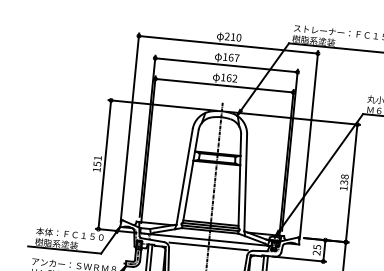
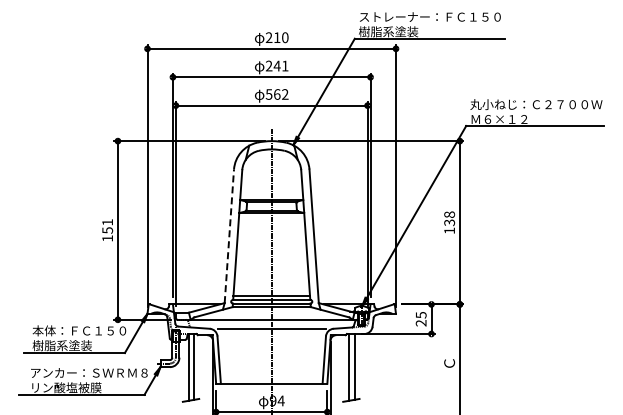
text: (231, 57) -> (277, 65), 167 -> 241
text: (222, 77) -> (268, 94), 162 -> 562
line: (184, 177) -> (229, 236), solid -> dashed

